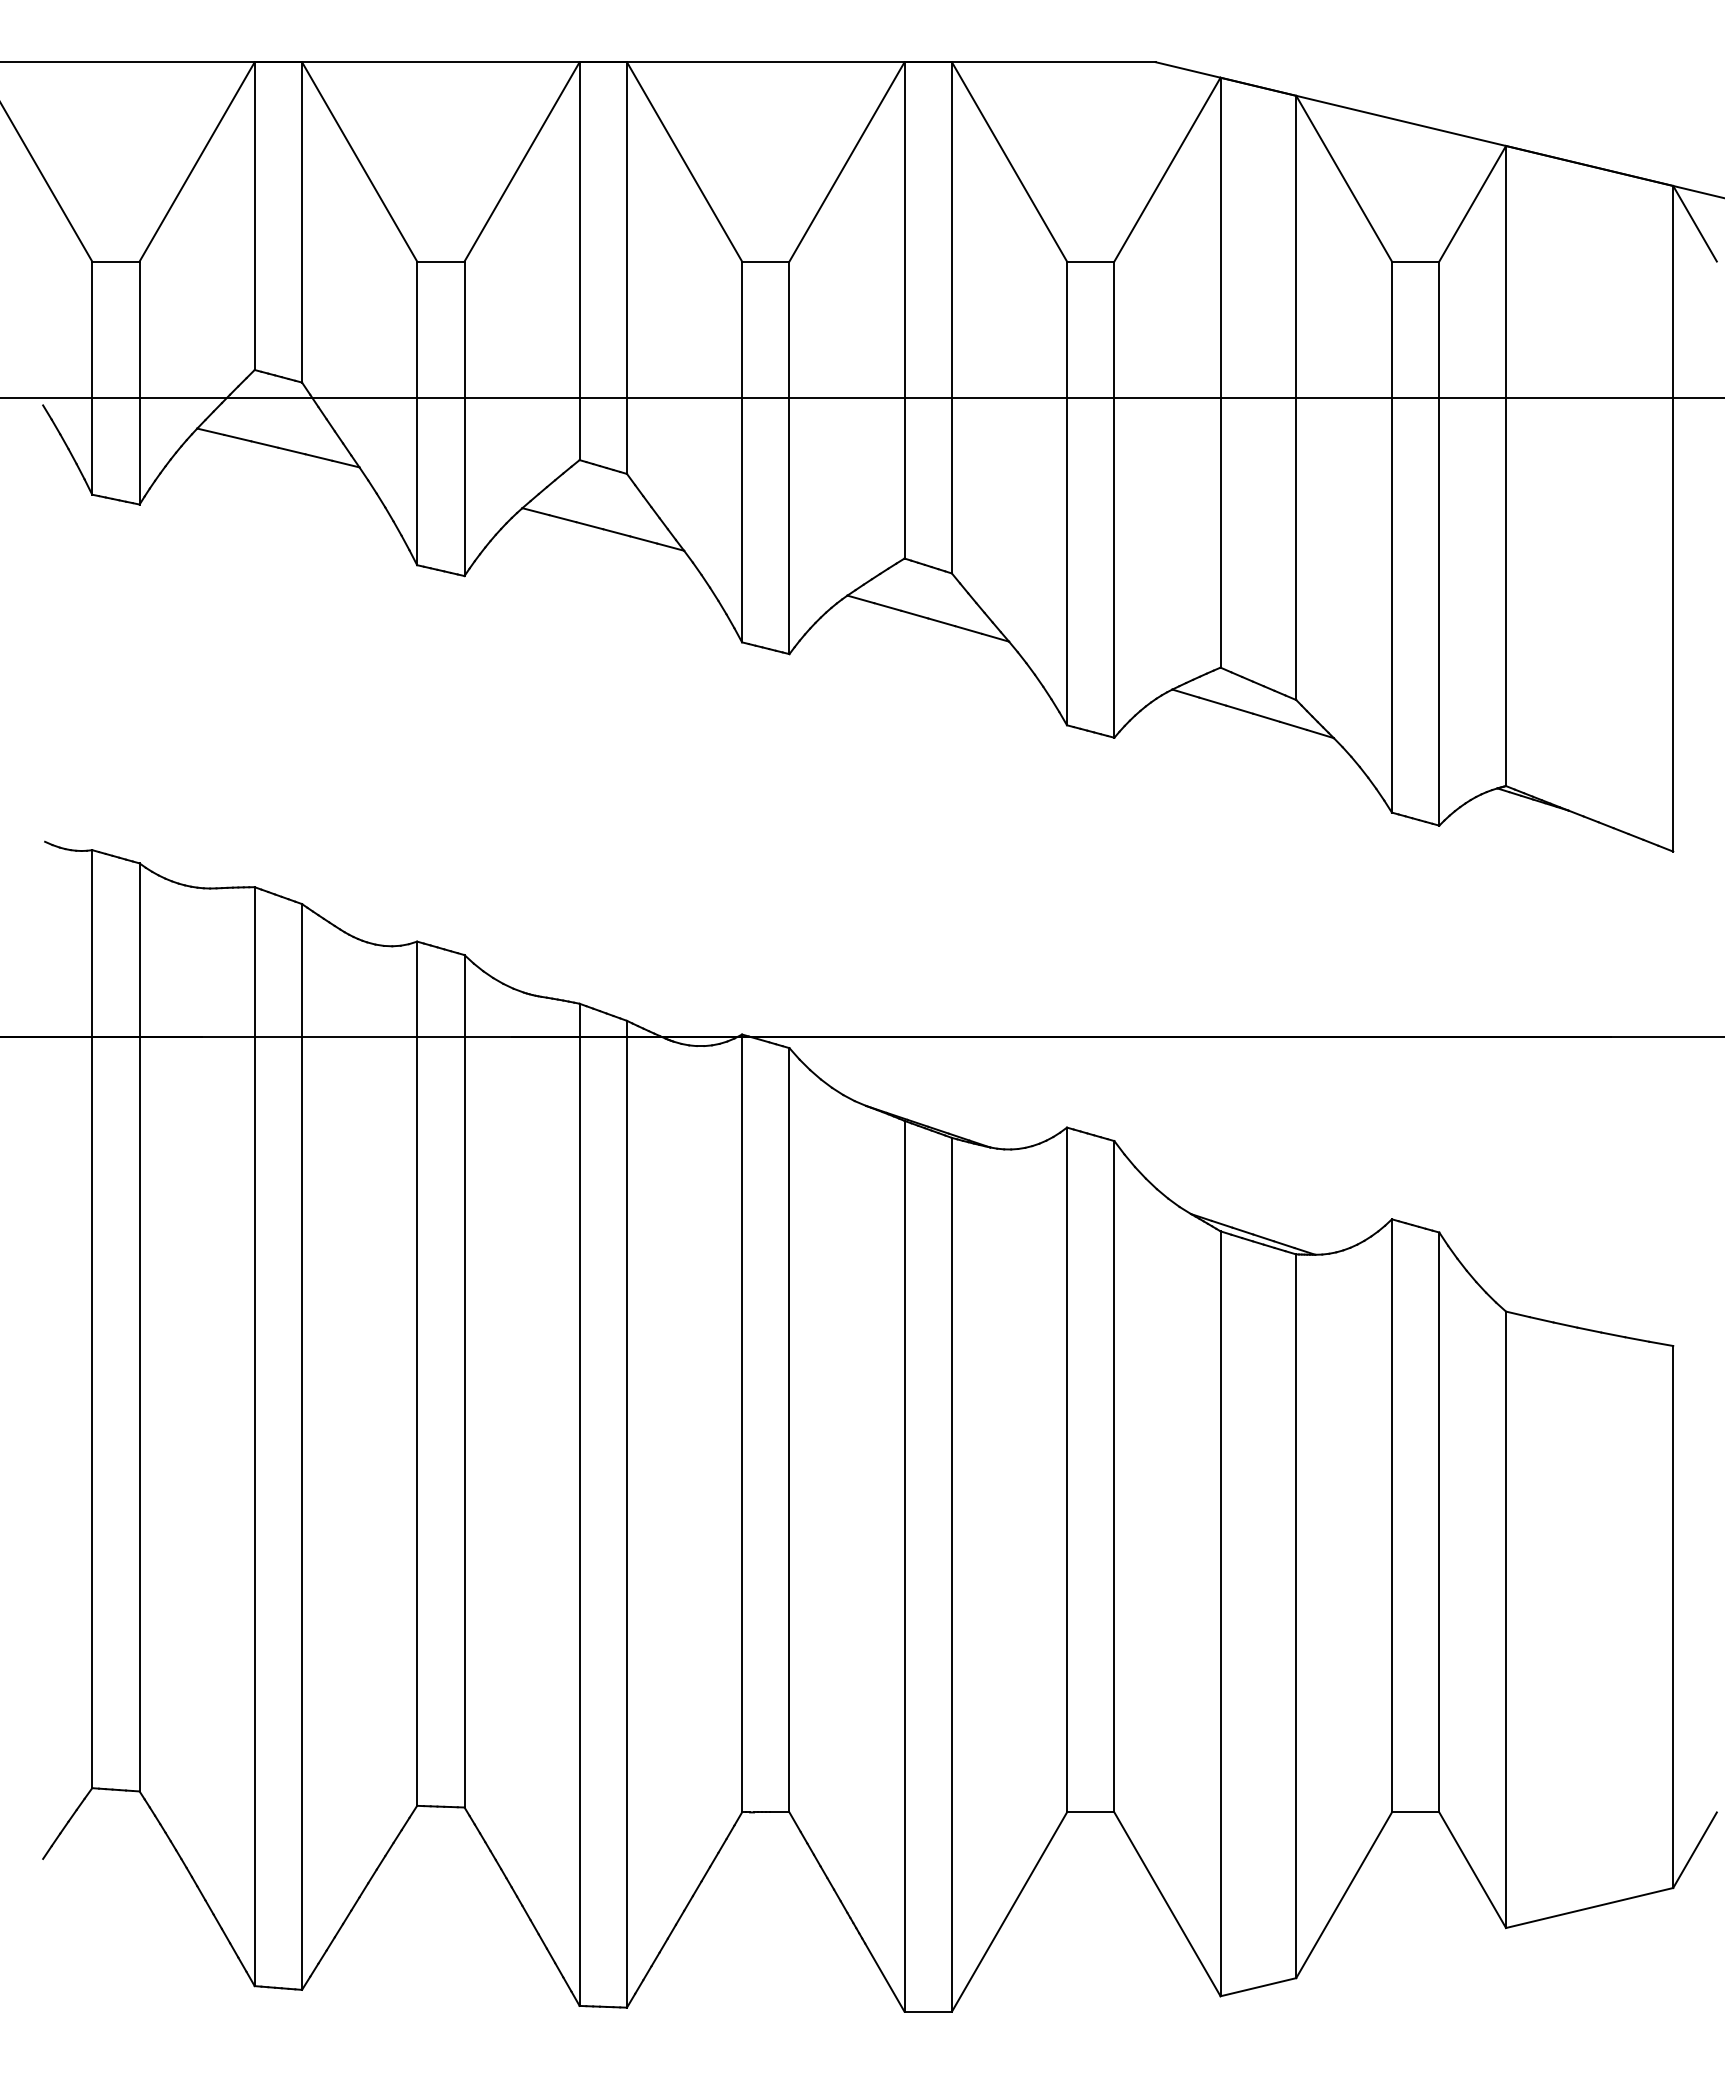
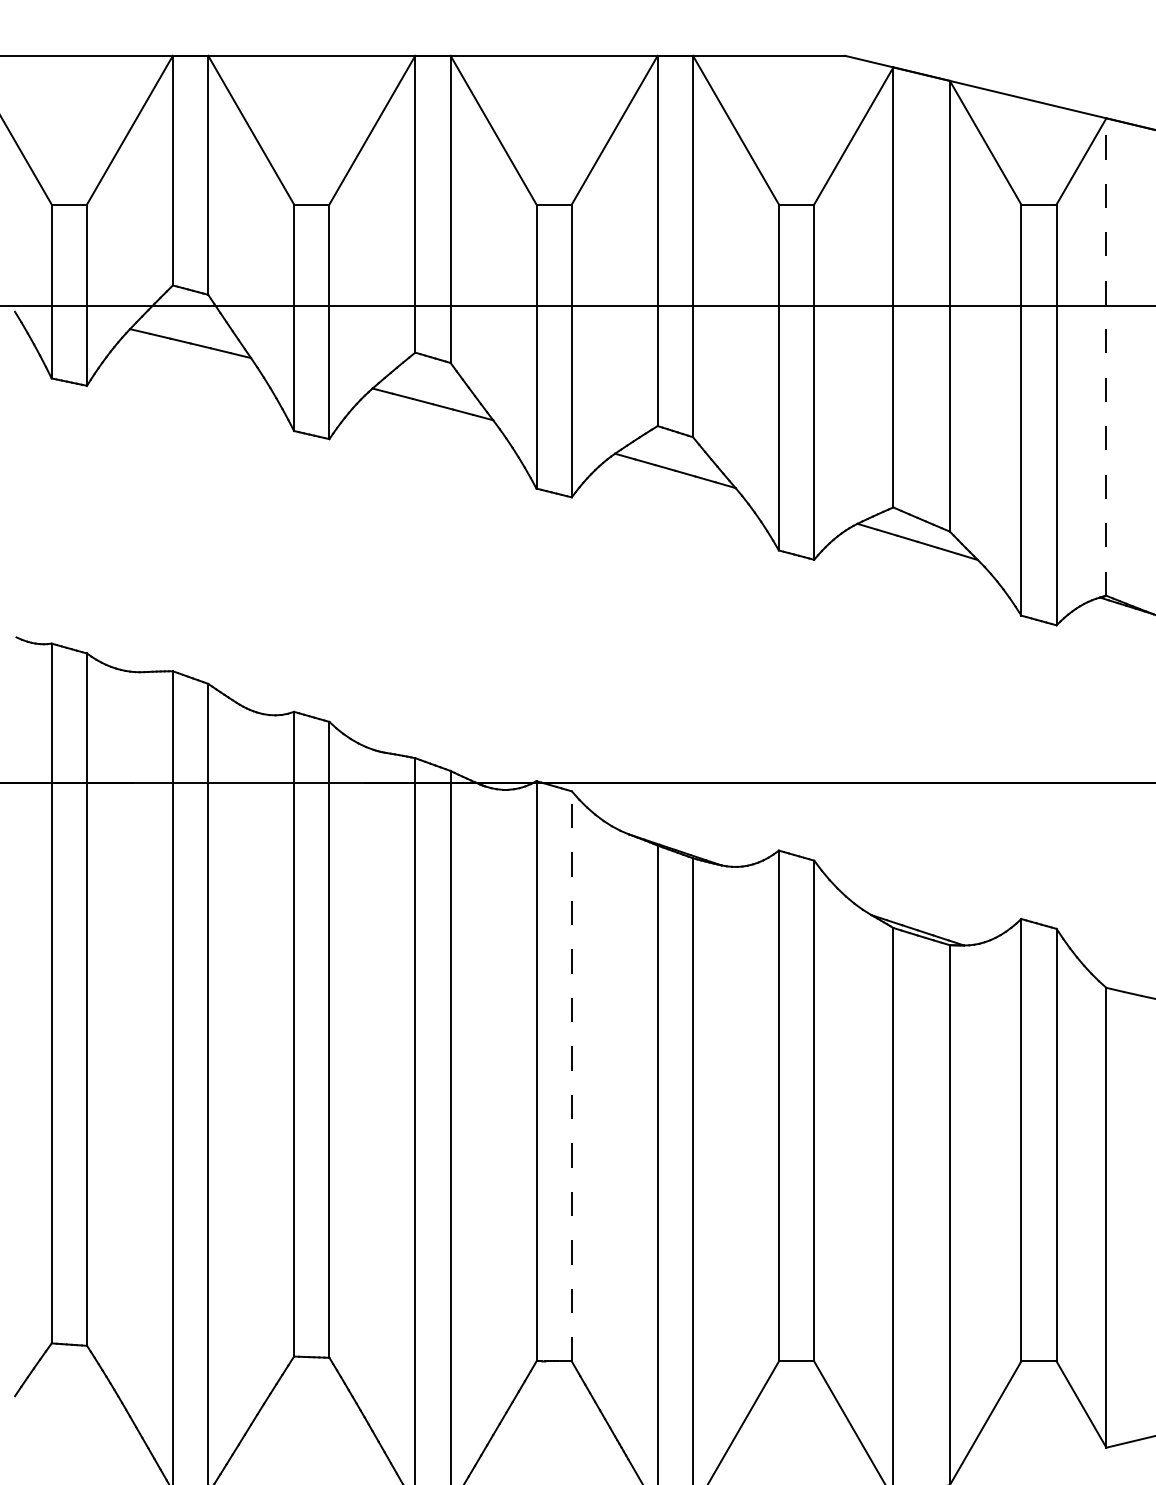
line: (1506, 465) -> (1106, 356), solid -> dashed
line: (789, 1429) -> (571, 1075), solid -> dashed

